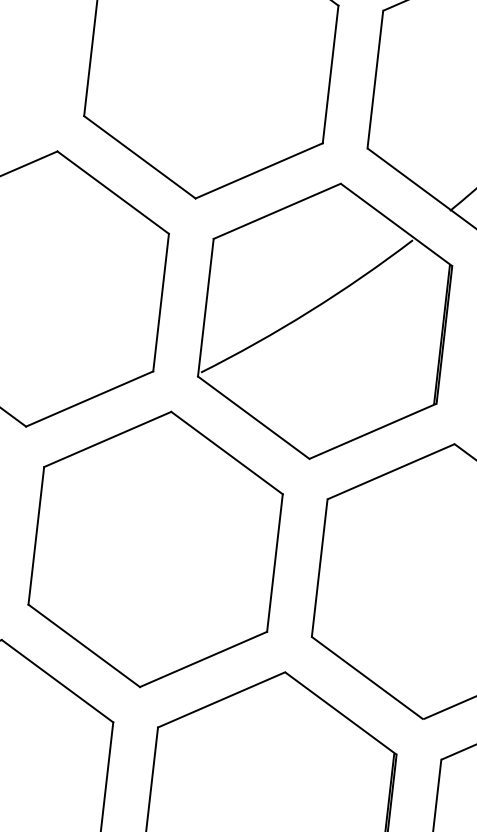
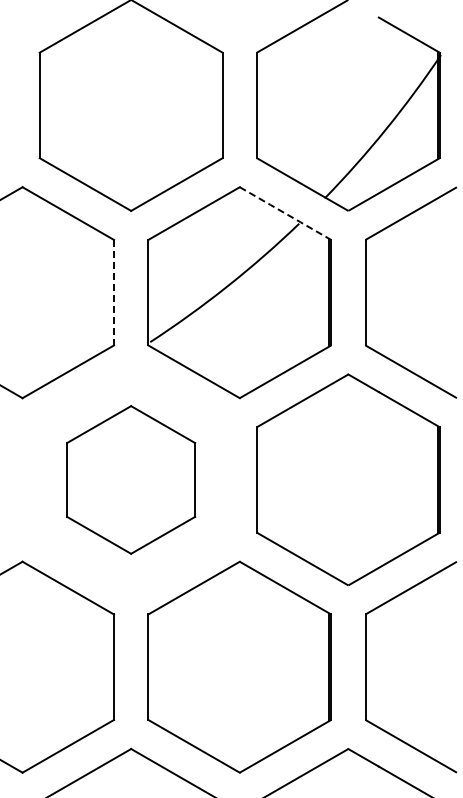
line: (396, 224) -> (285, 213), solid -> dashed
line: (161, 302) -> (114, 292), solid -> dashed
part: (154, 548) -> (130, 479), size x0.7

